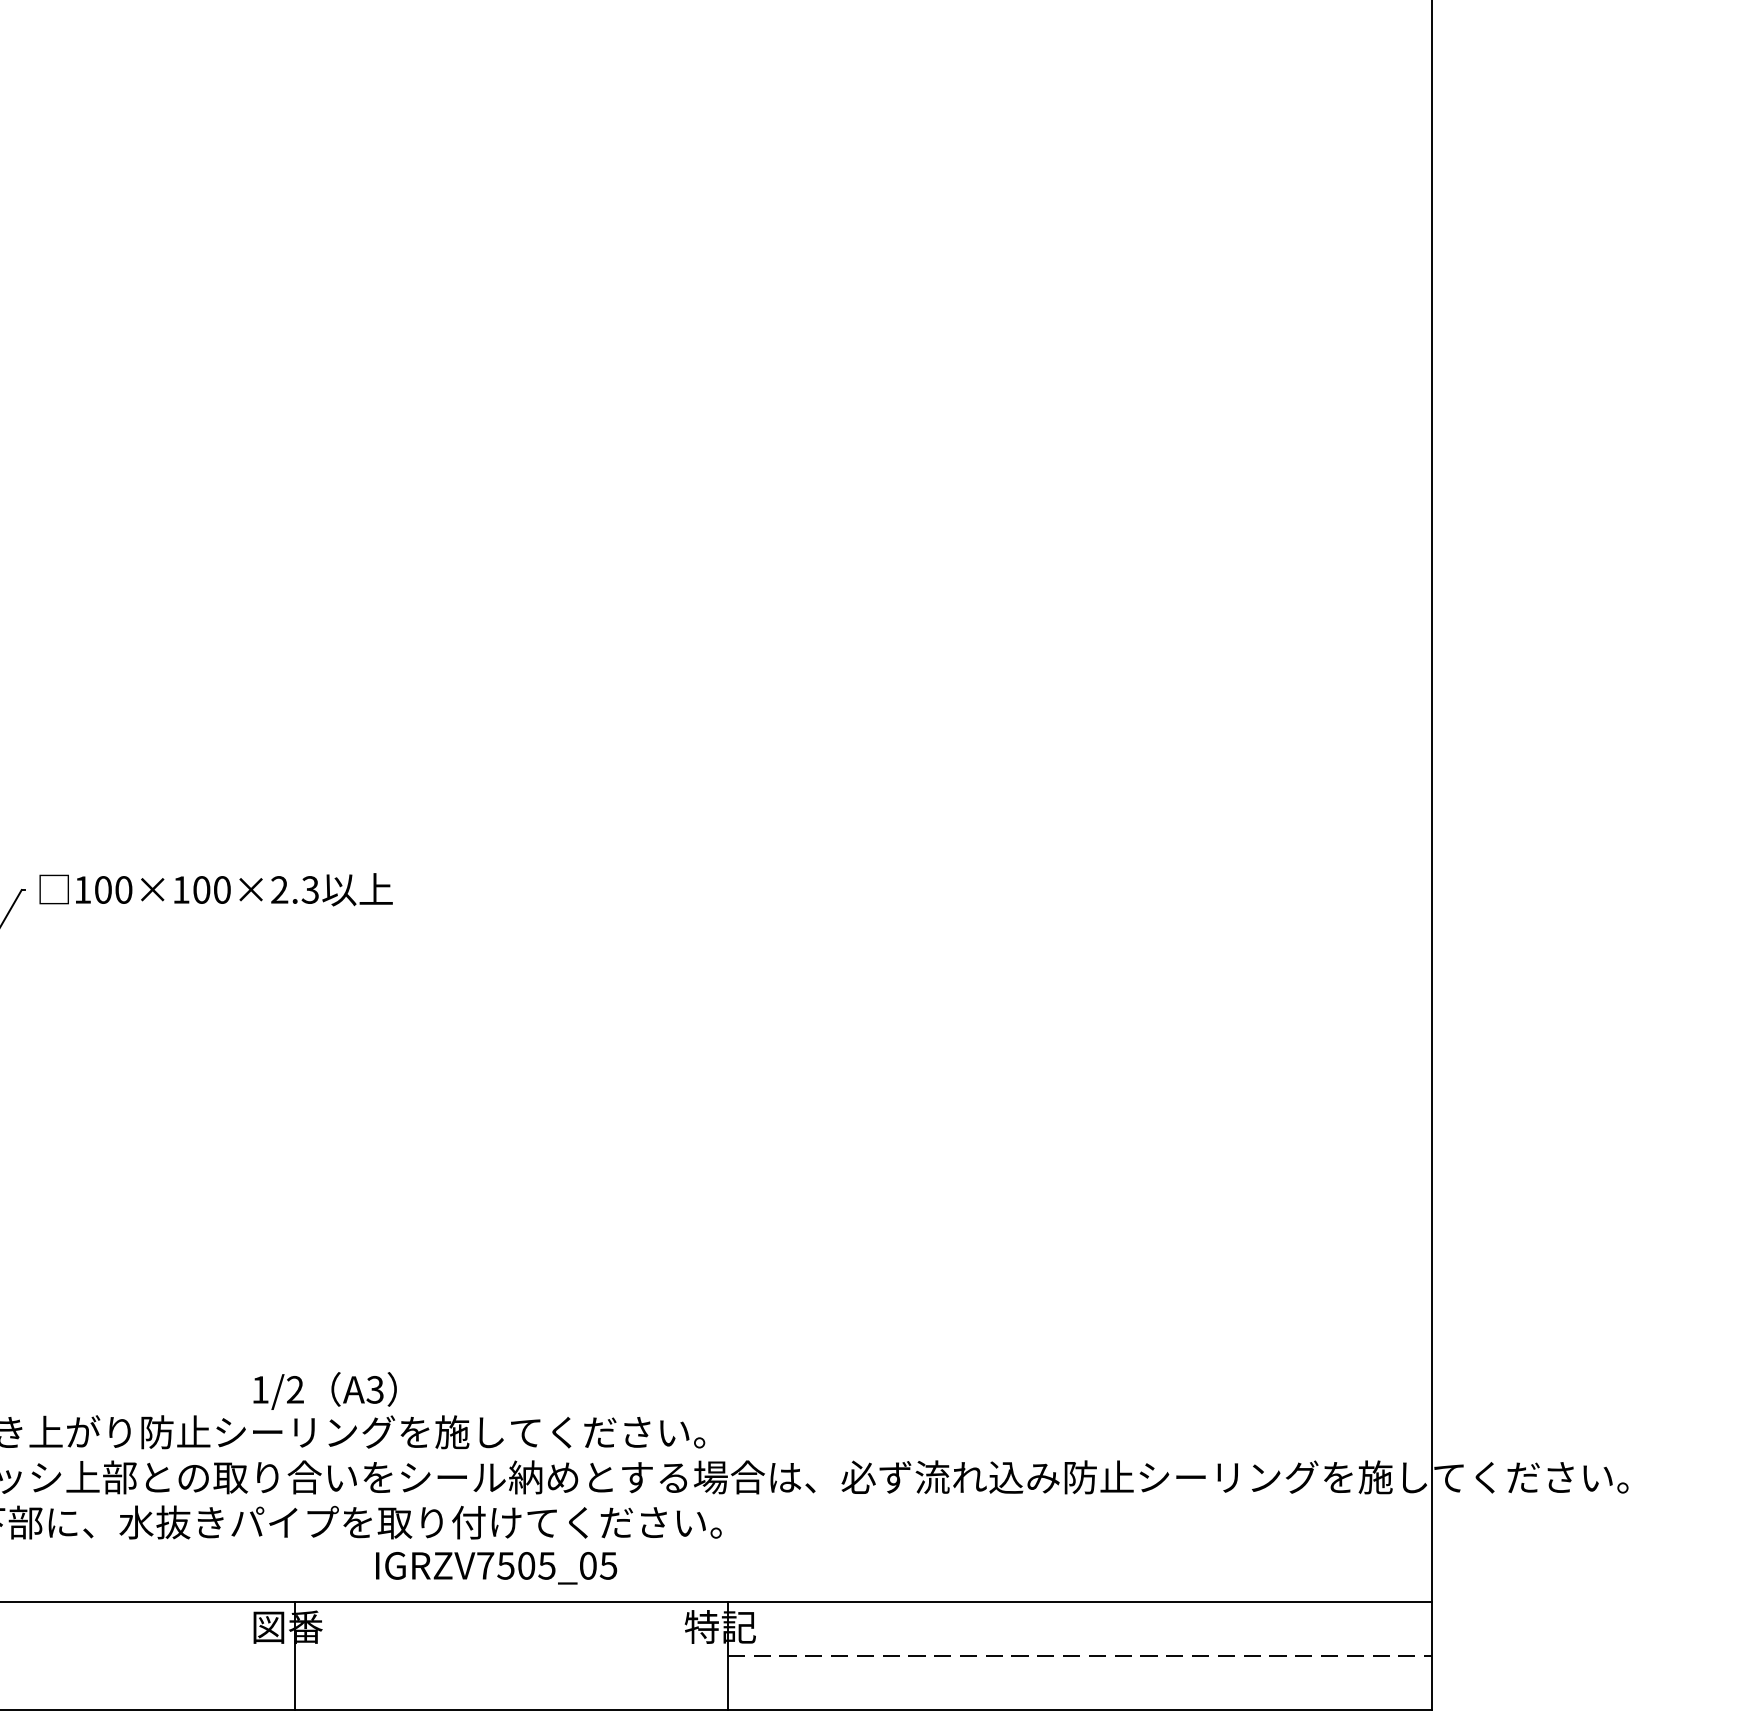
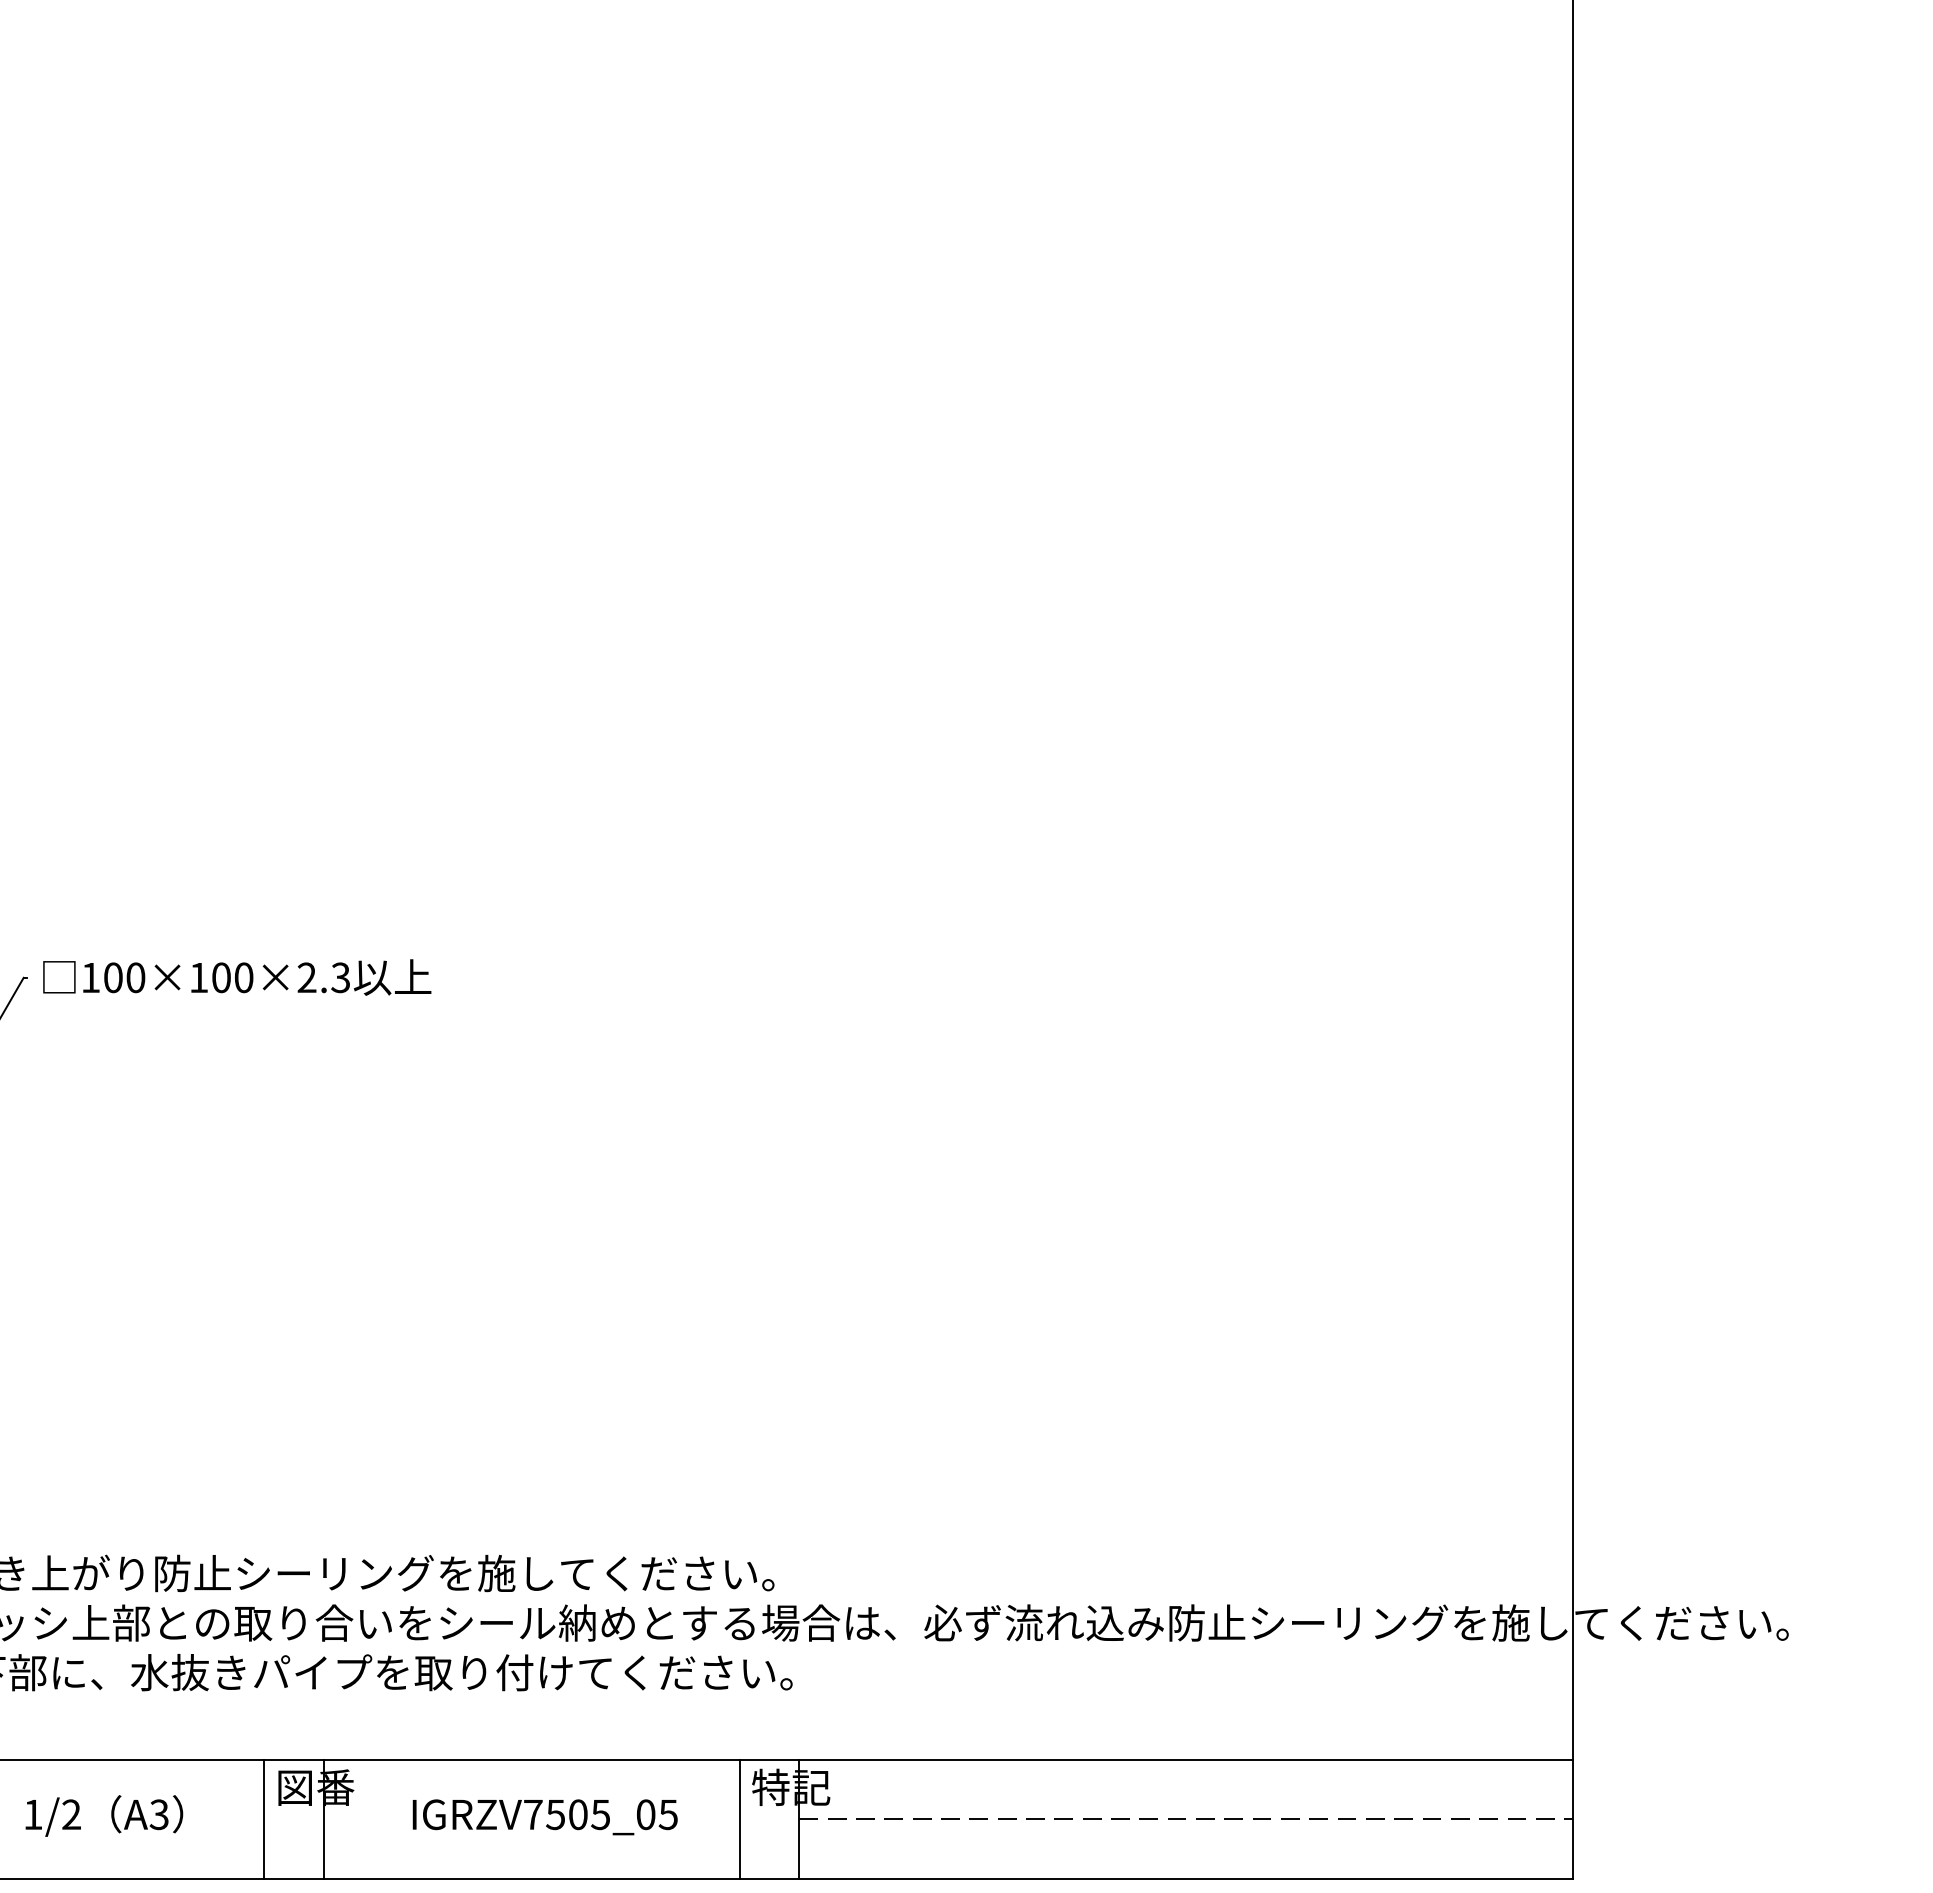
text: (324, 1390) -> (103, 1815), moved
text: (496, 1568) -> (545, 1817), moved
line: (240, 1655) -> (264, 1818), added
line: (673, 1655) -> (739, 1818), added

